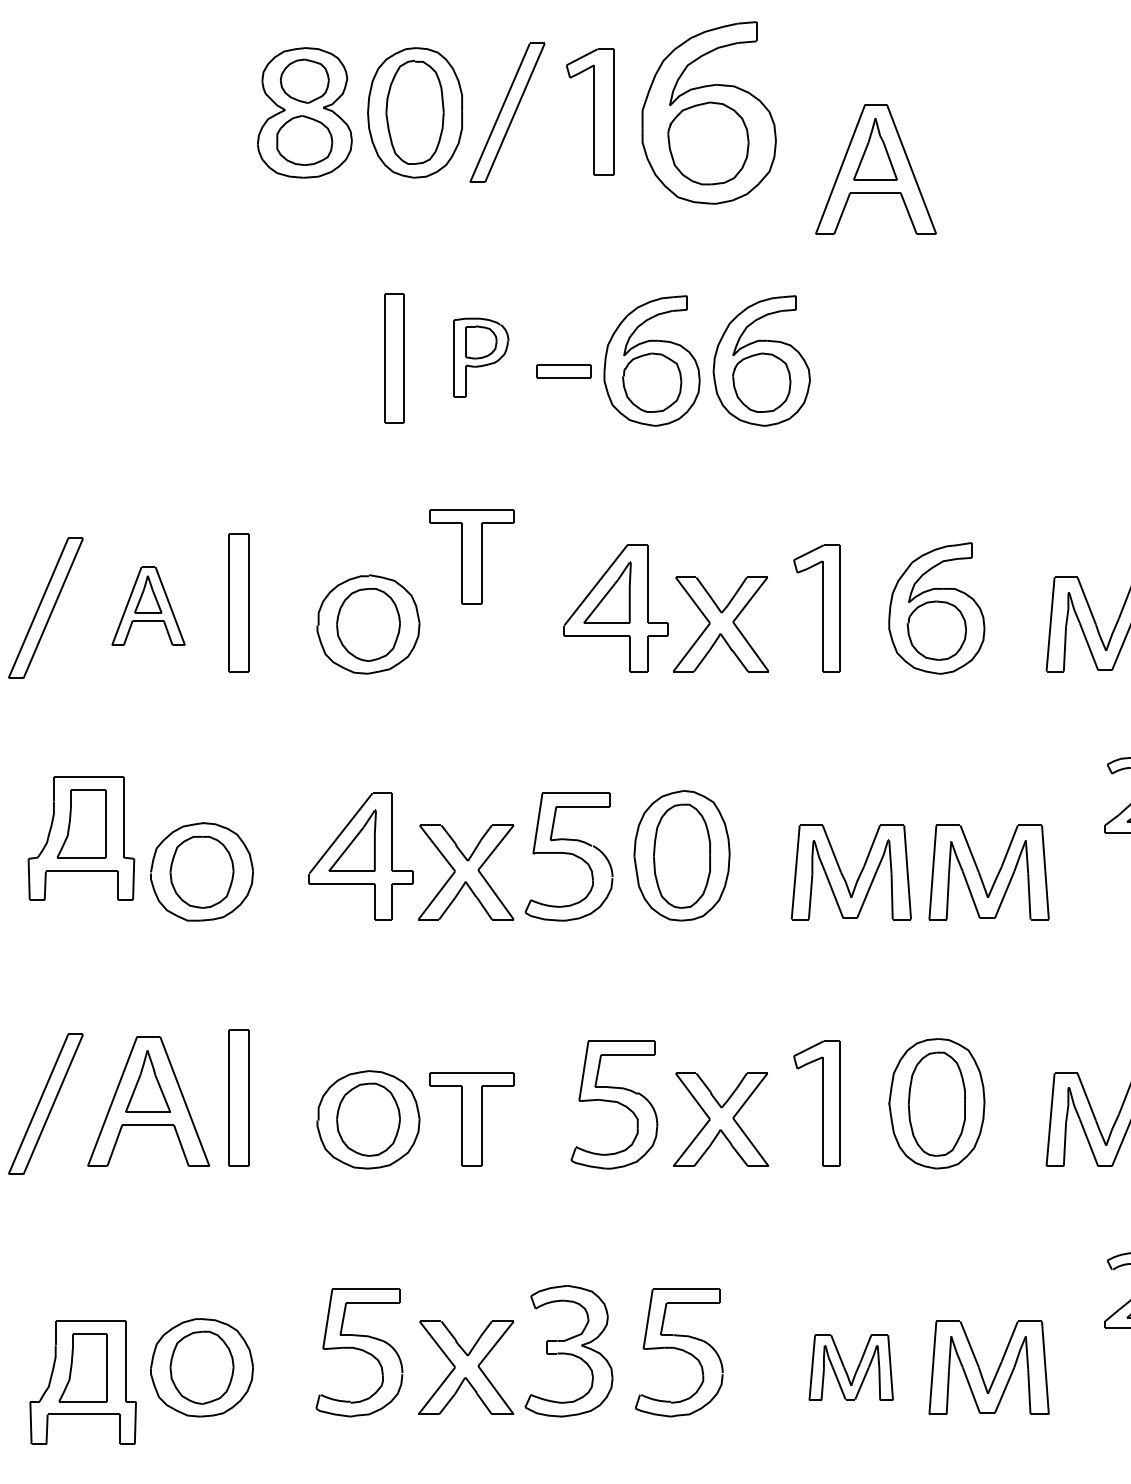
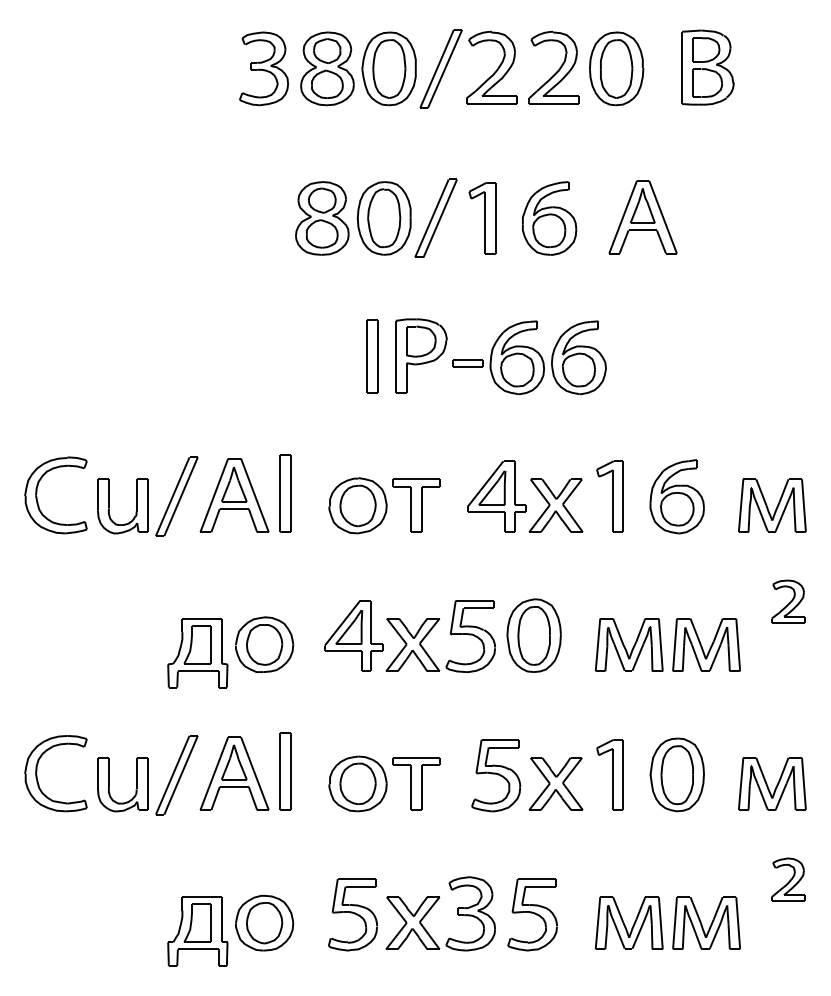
part: (709, 112) -> (549, 218), size x0.71
part: (874, 169) -> (642, 217), moved
part: (481, 356) -> (421, 355), size x1.67
part: (472, 556) -> (416, 505), moved
part: (148, 606) -> (234, 495), size x1.67
part: (80, 839) -> (197, 653), moved
part: (850, 1366) -> (628, 922), size x1.43

